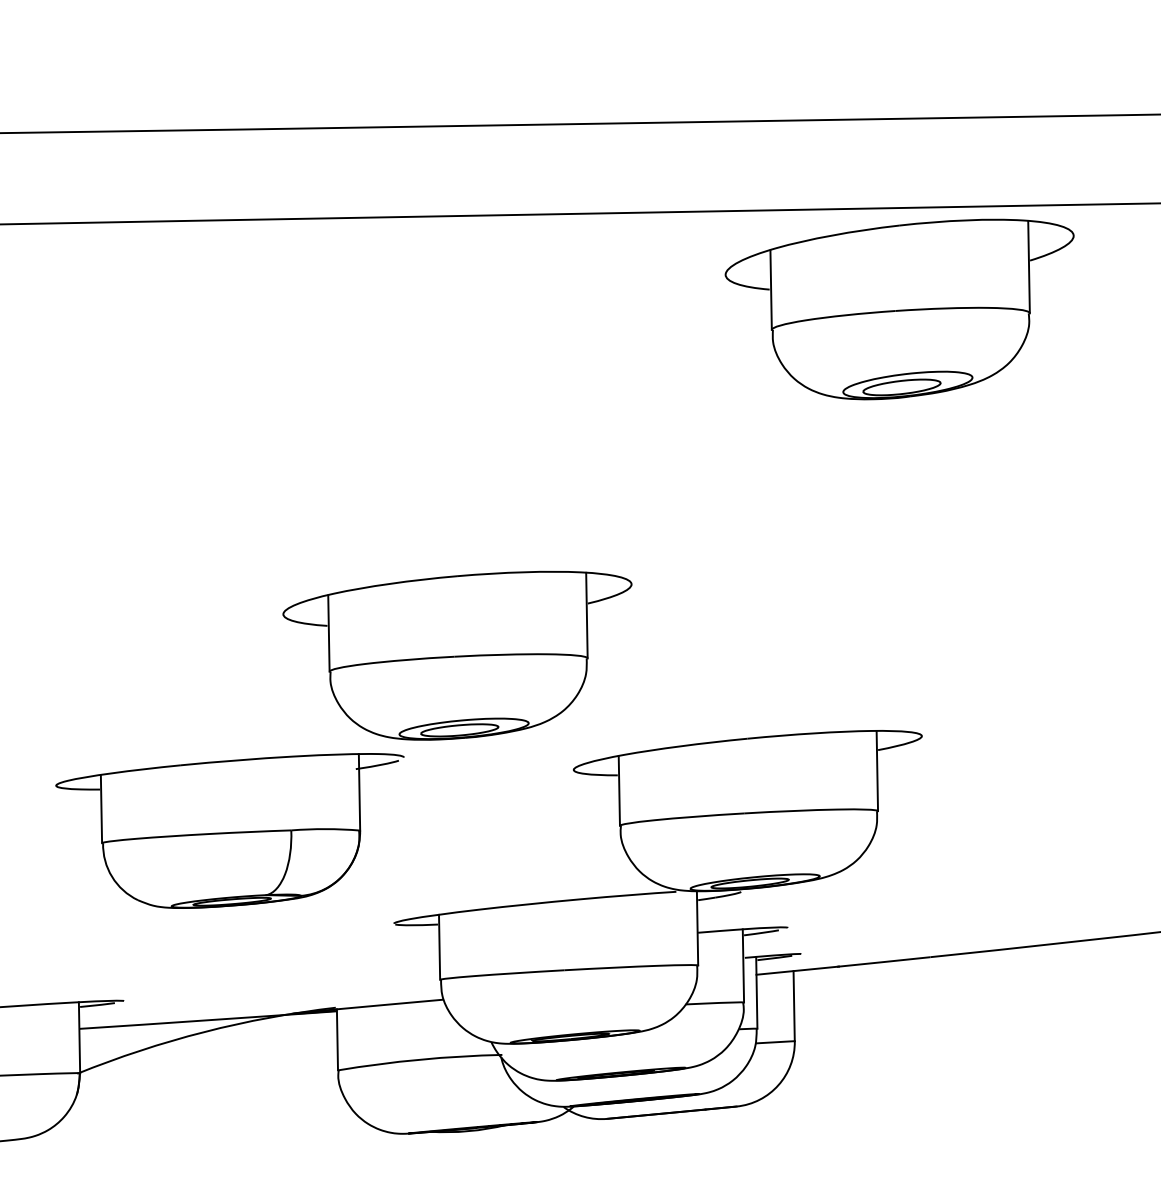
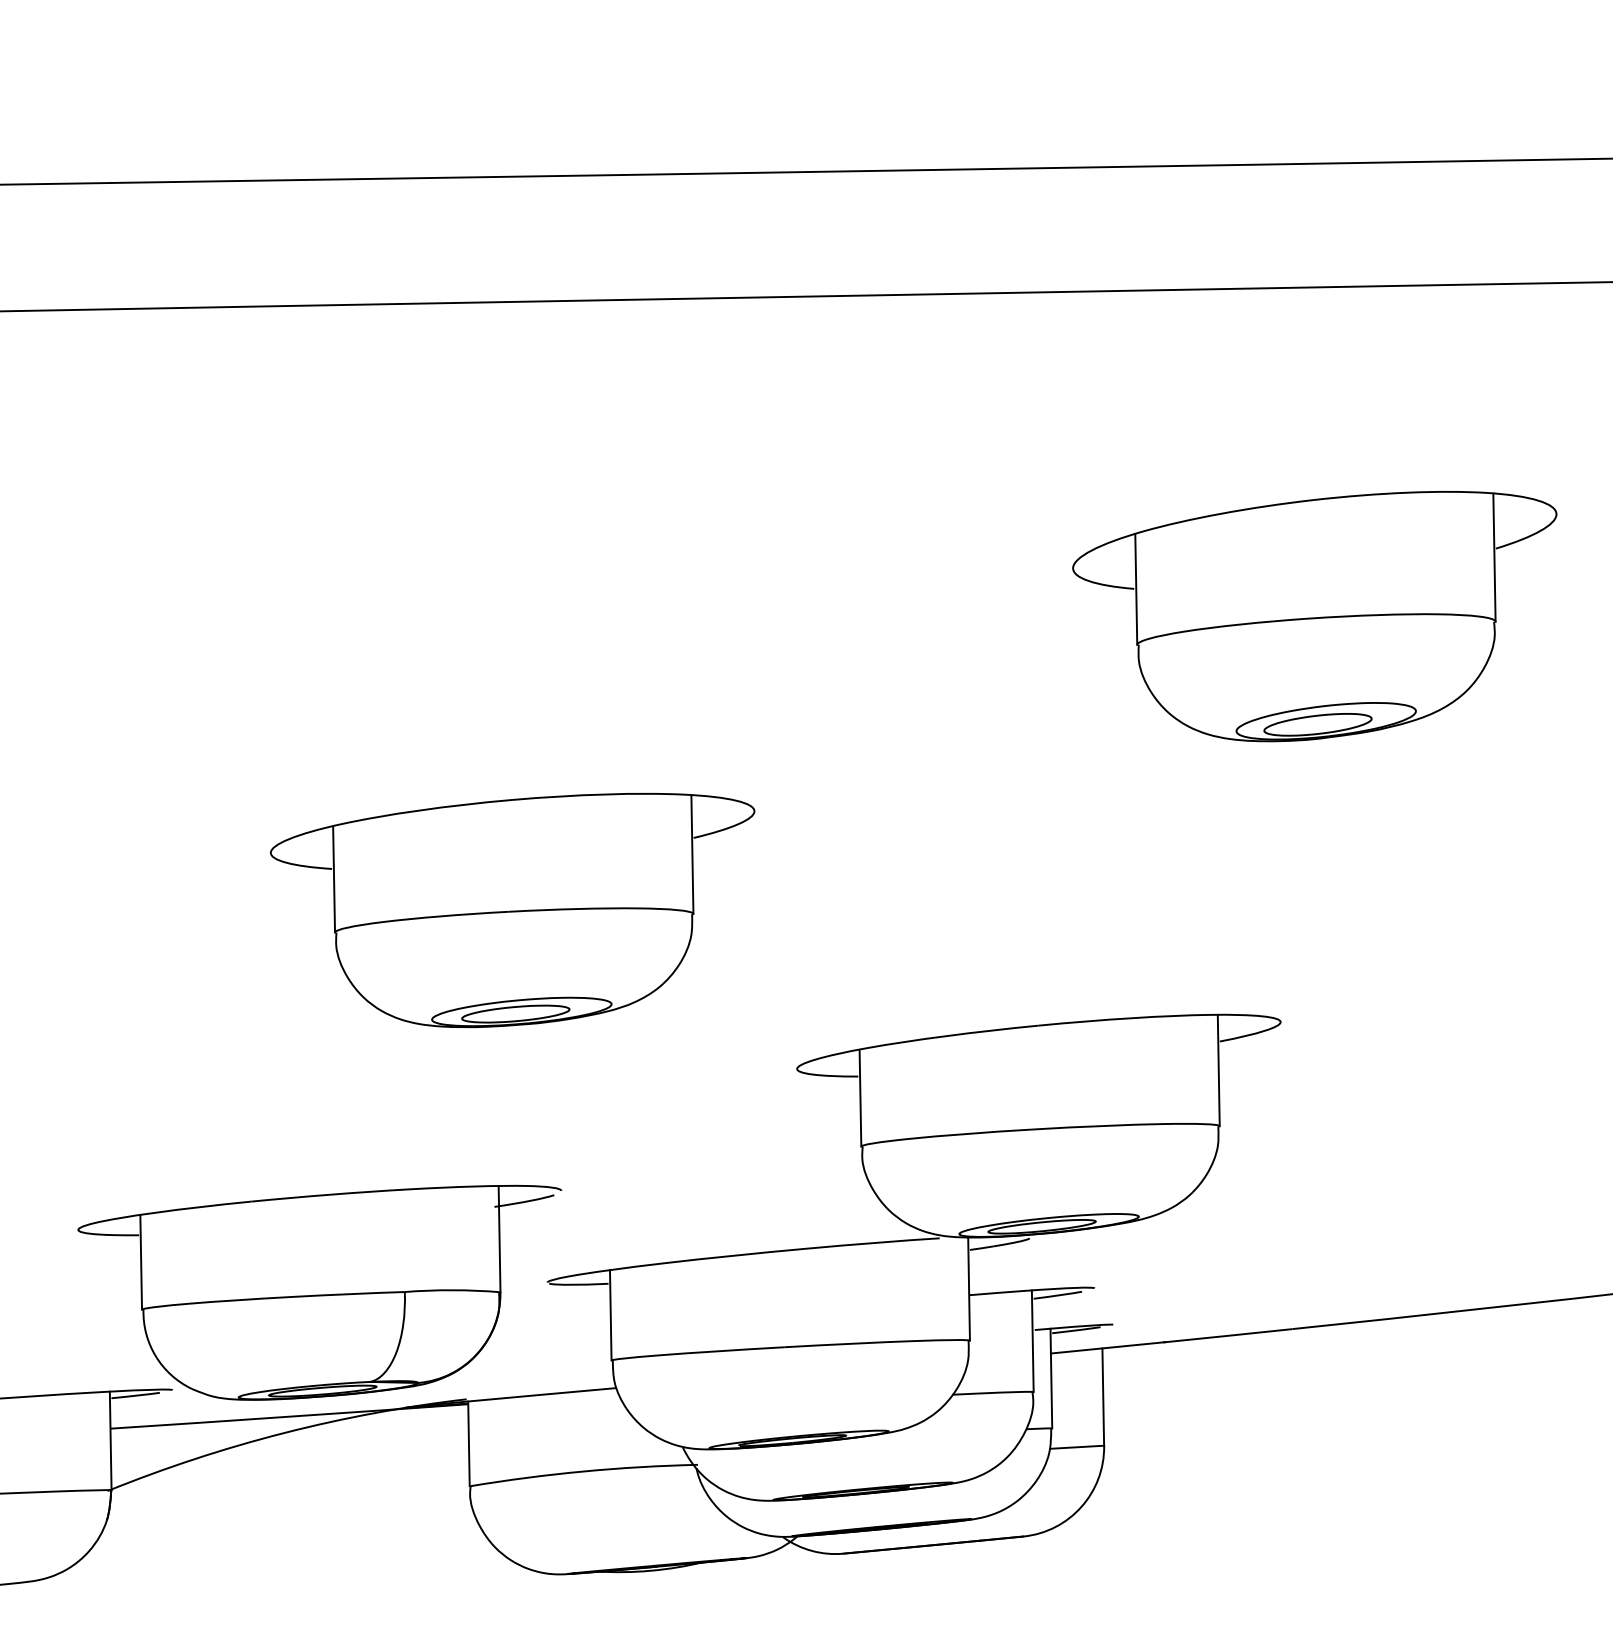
part: (899, 309) -> (1314, 616), moved
part: (457, 655) -> (512, 910), moved
part: (229, 830) -> (319, 1292), moved

